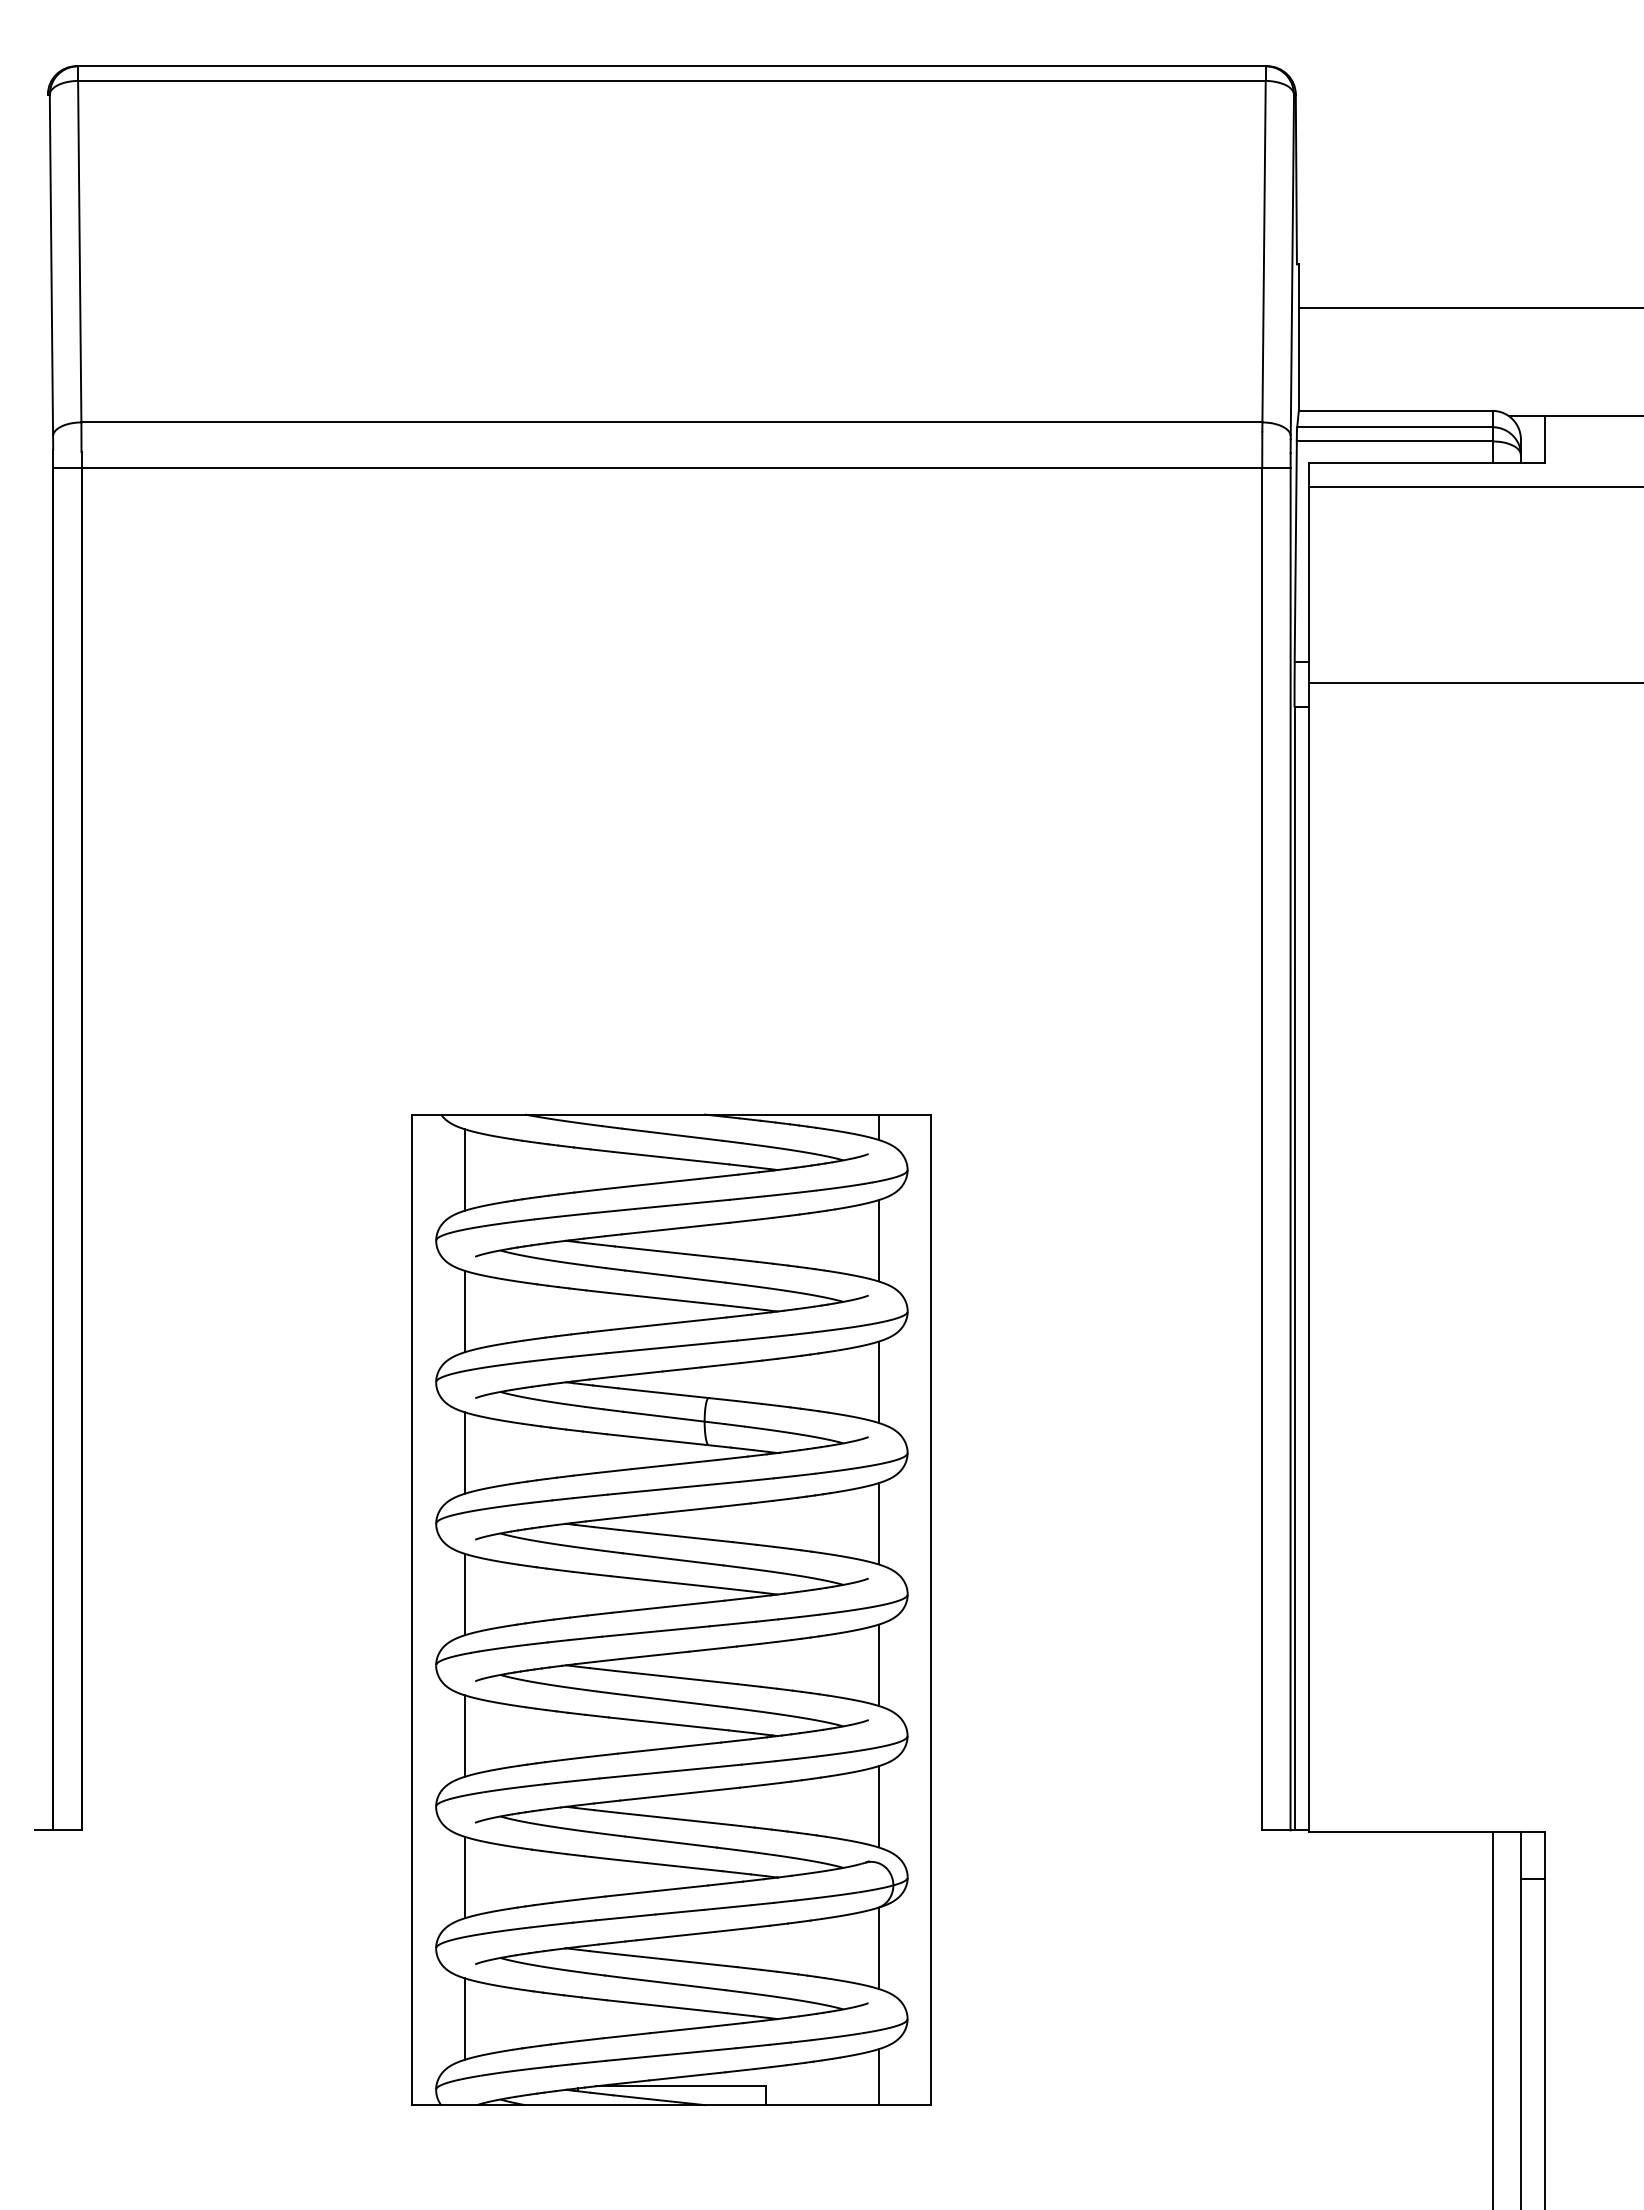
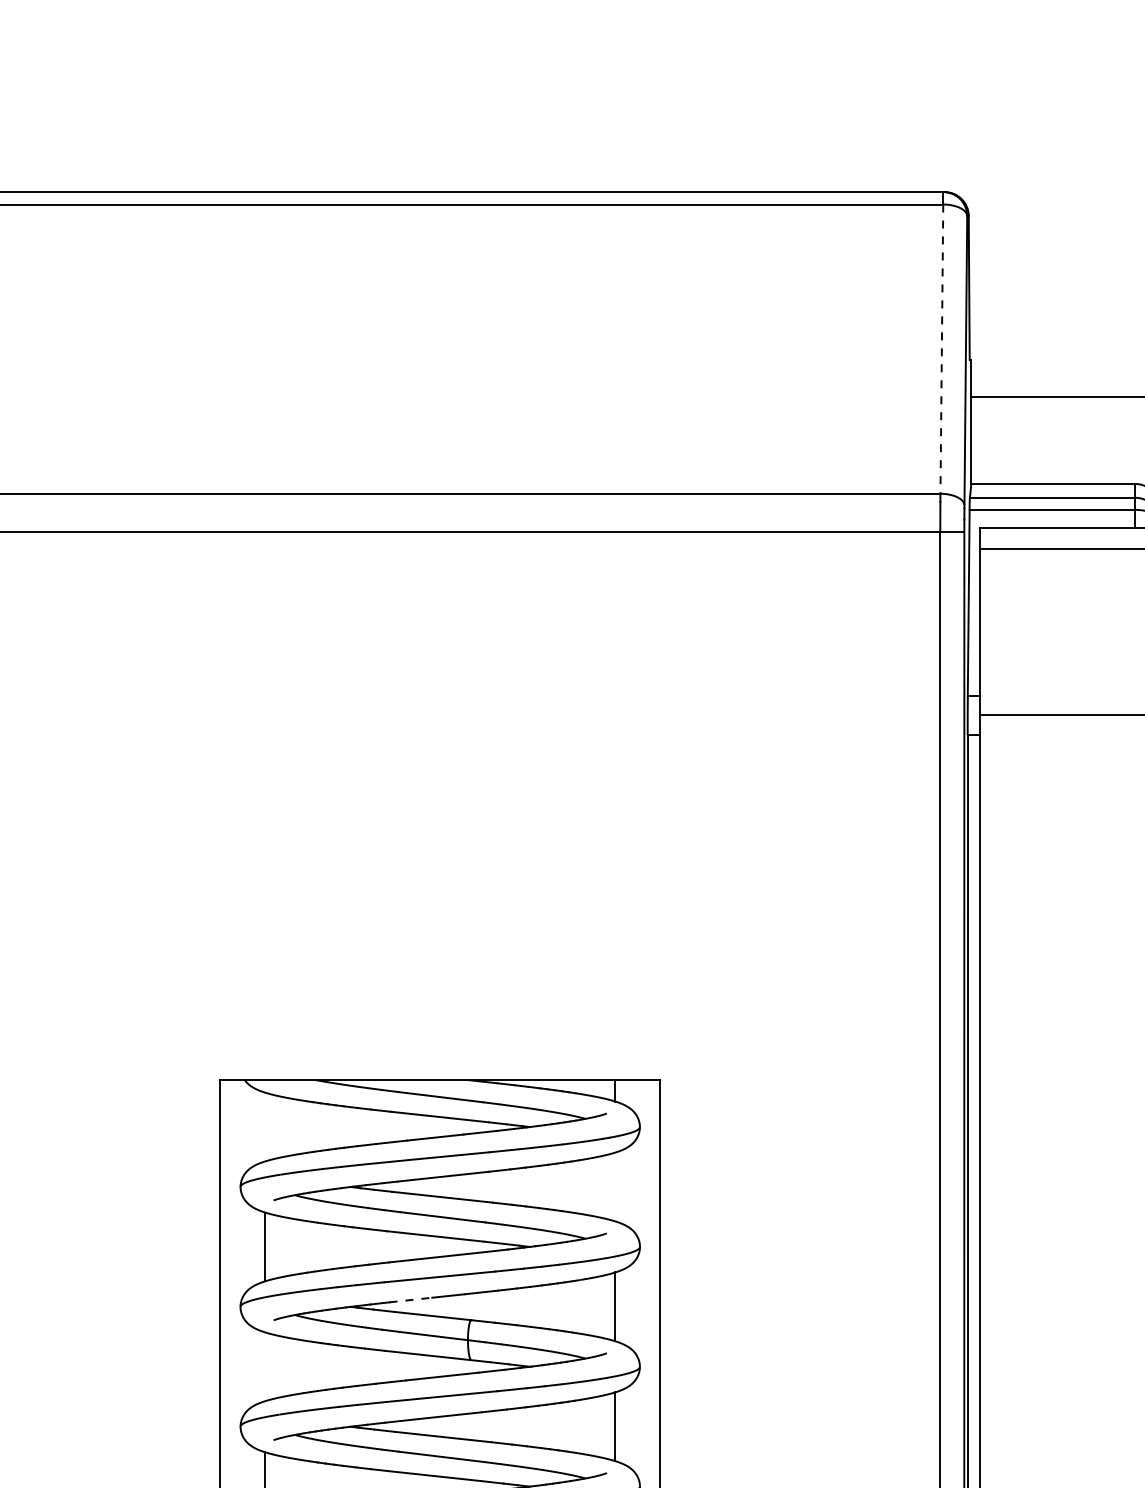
line: (1264, 251) -> (942, 348), solid -> dashed
line: (465, 1169) -> (265, 1126), removed
line: (878, 1240) -> (615, 1186), removed
line: (637, 1374) -> (411, 1300), solid -> dashed
line: (465, 1452) -> (265, 1366), removed

